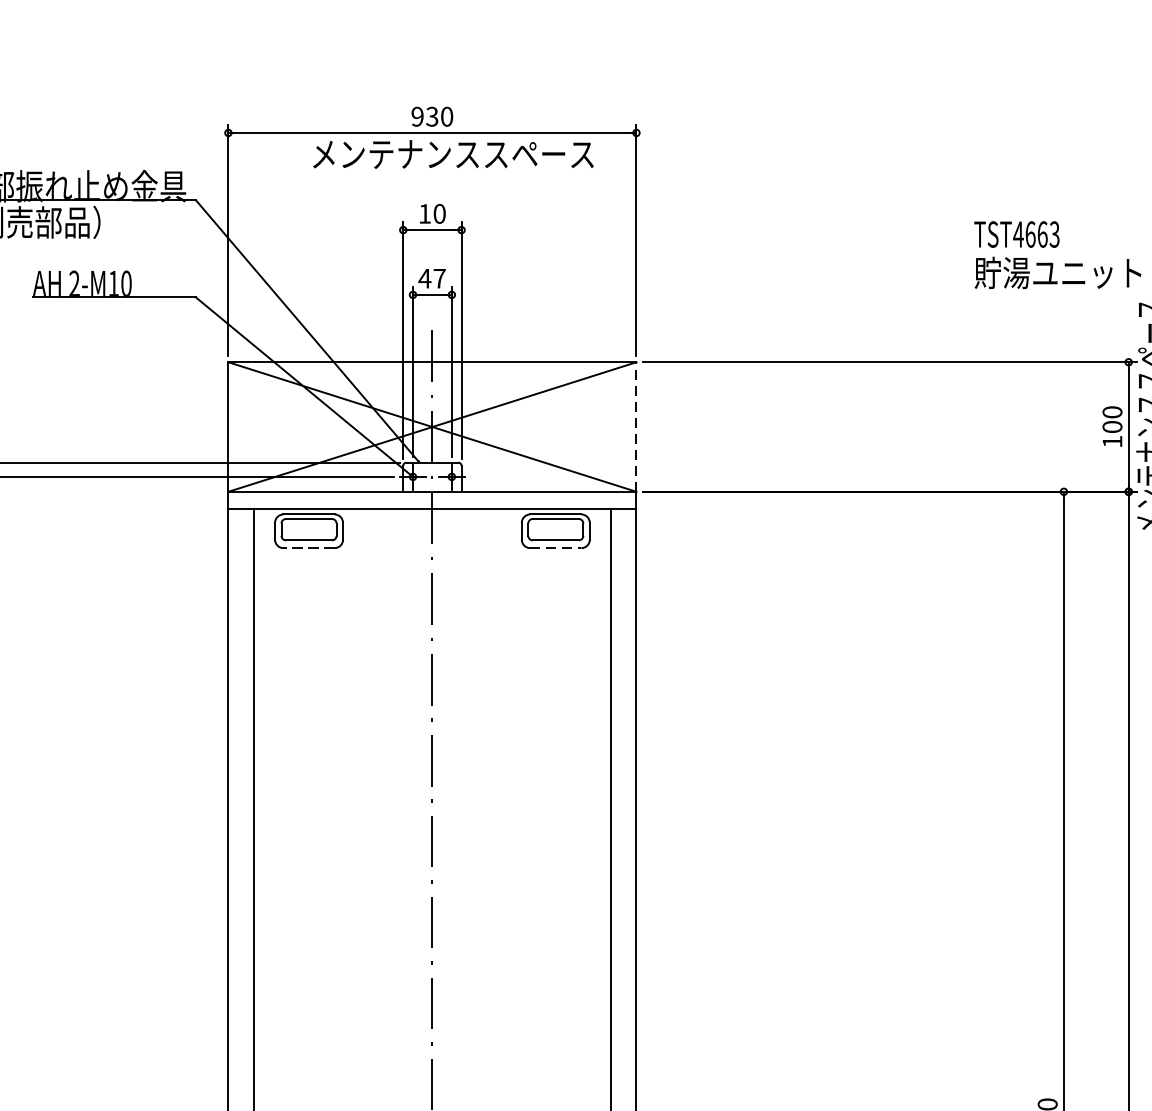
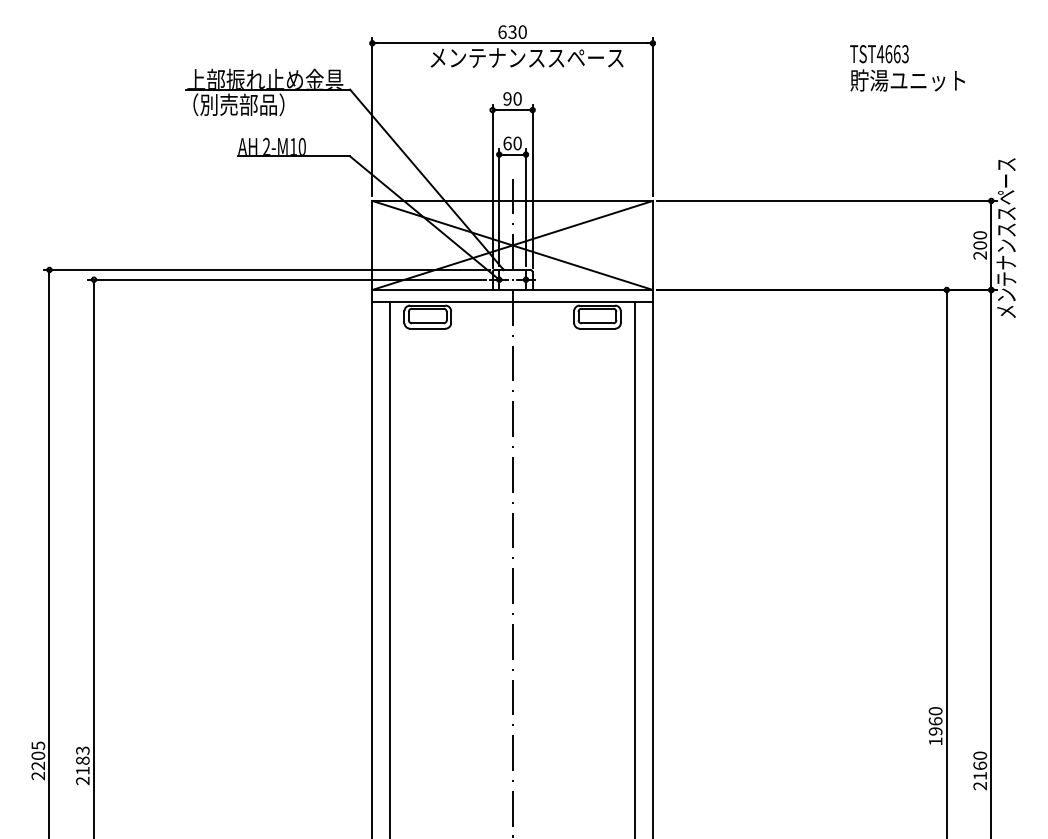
text: (417, 115) -> (502, 31), 930 -> 630
text: (424, 213) -> (507, 98), 10 -> 90
text: (1057, 255) -> (907, 68), moved
text: (432, 278) -> (512, 143), 47 -> 60
line: (635, 427) -> (652, 245), dashed -> solid
text: (1111, 441) -> (979, 255), 100 -> 200
line: (308, 547) -> (427, 328), dashed -> solid
line: (555, 547) -> (597, 328), dashed -> solid

